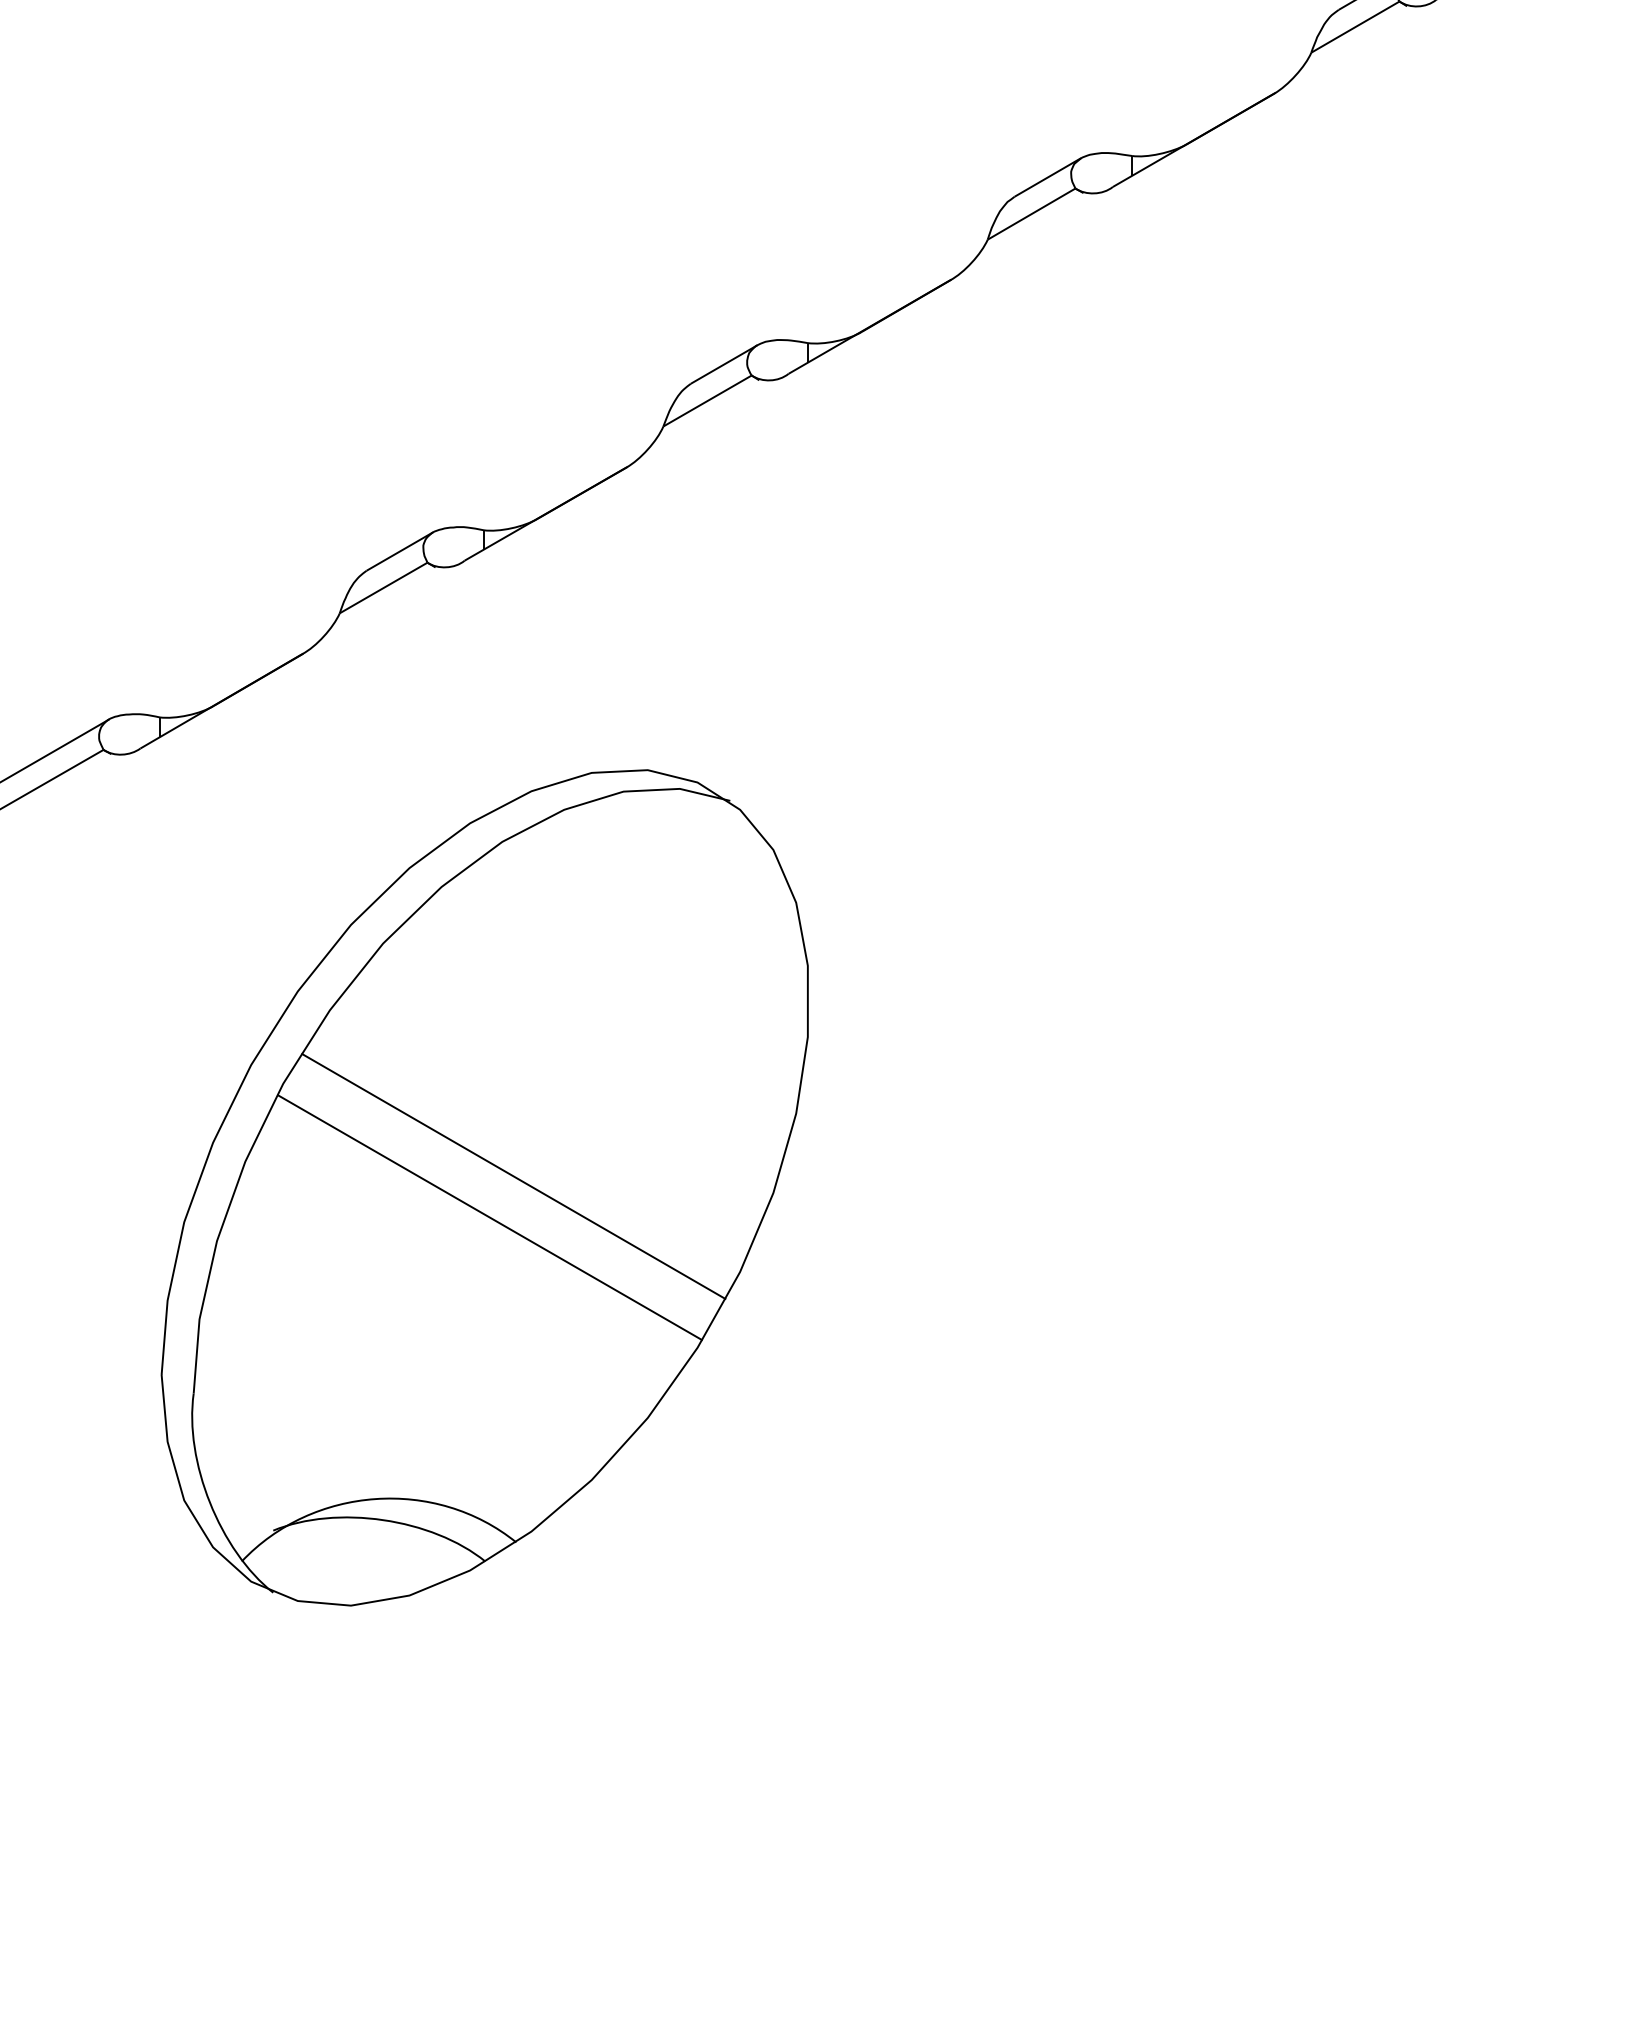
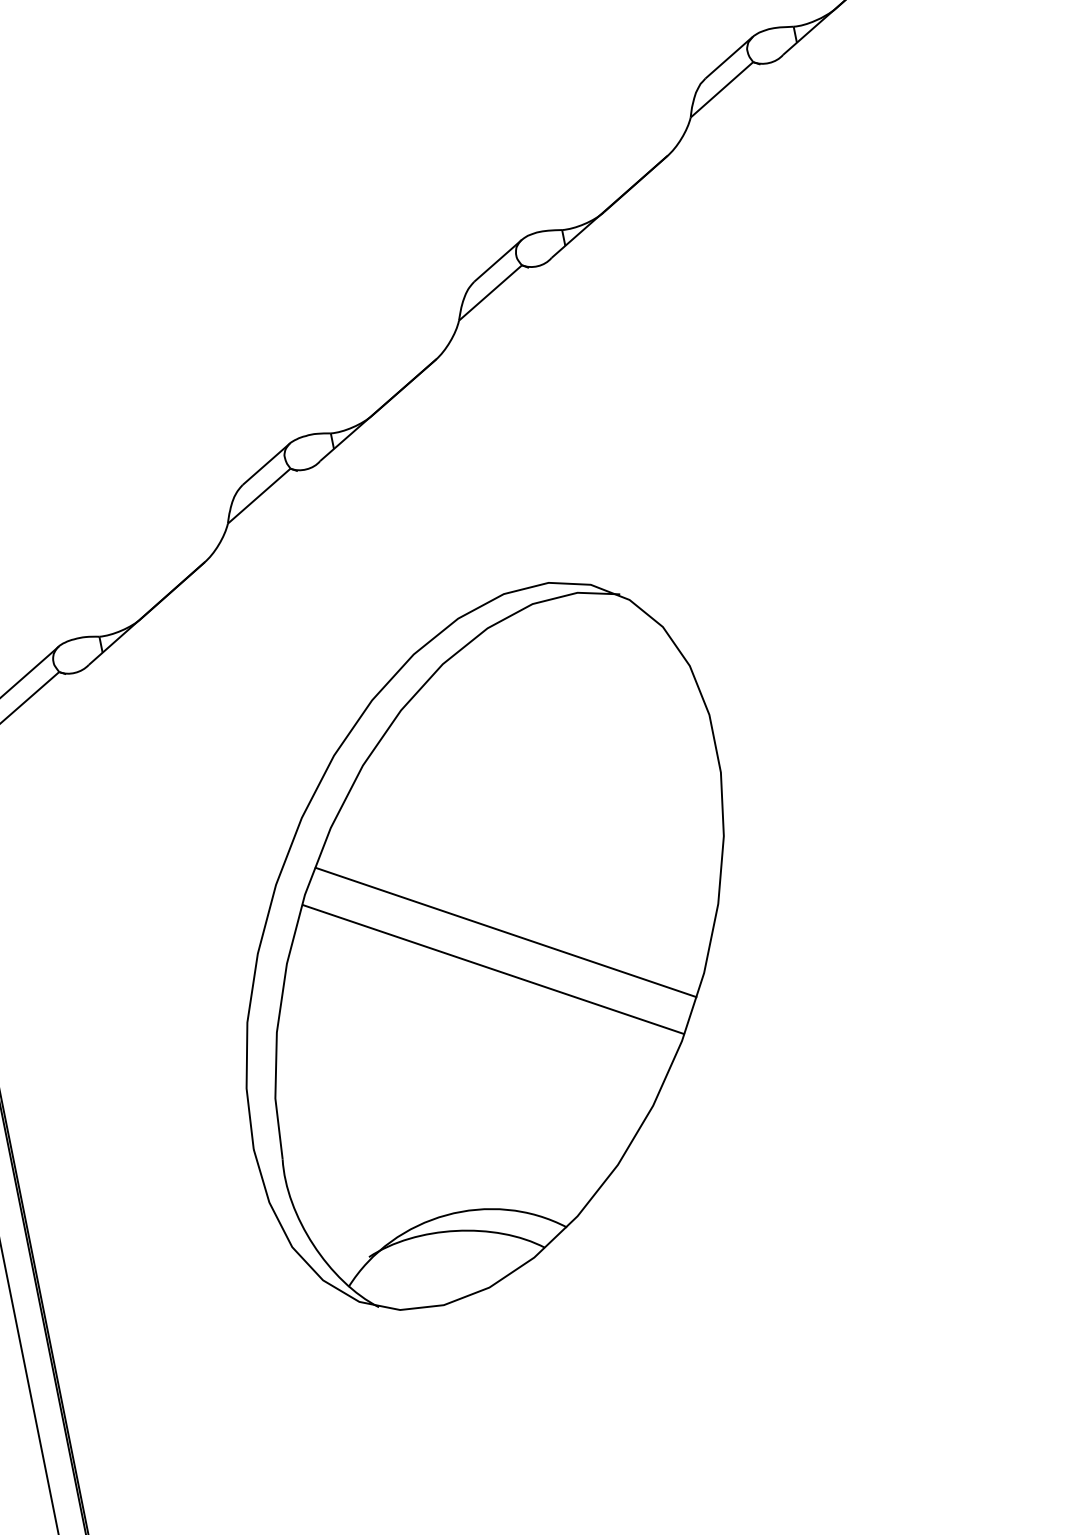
part: (484, 1187) -> (484, 946), moved

